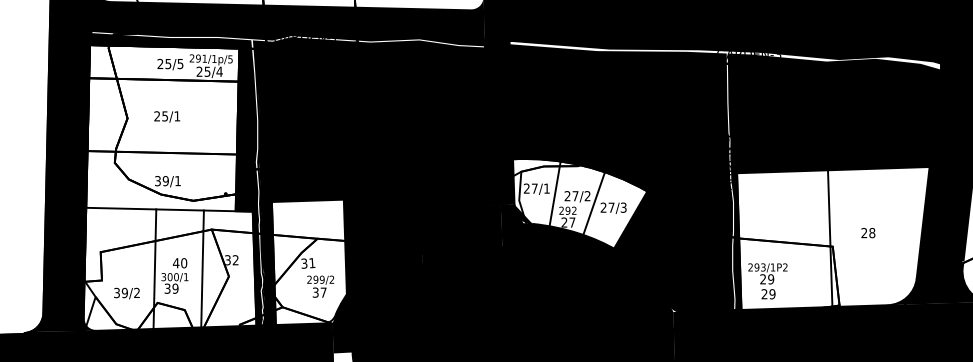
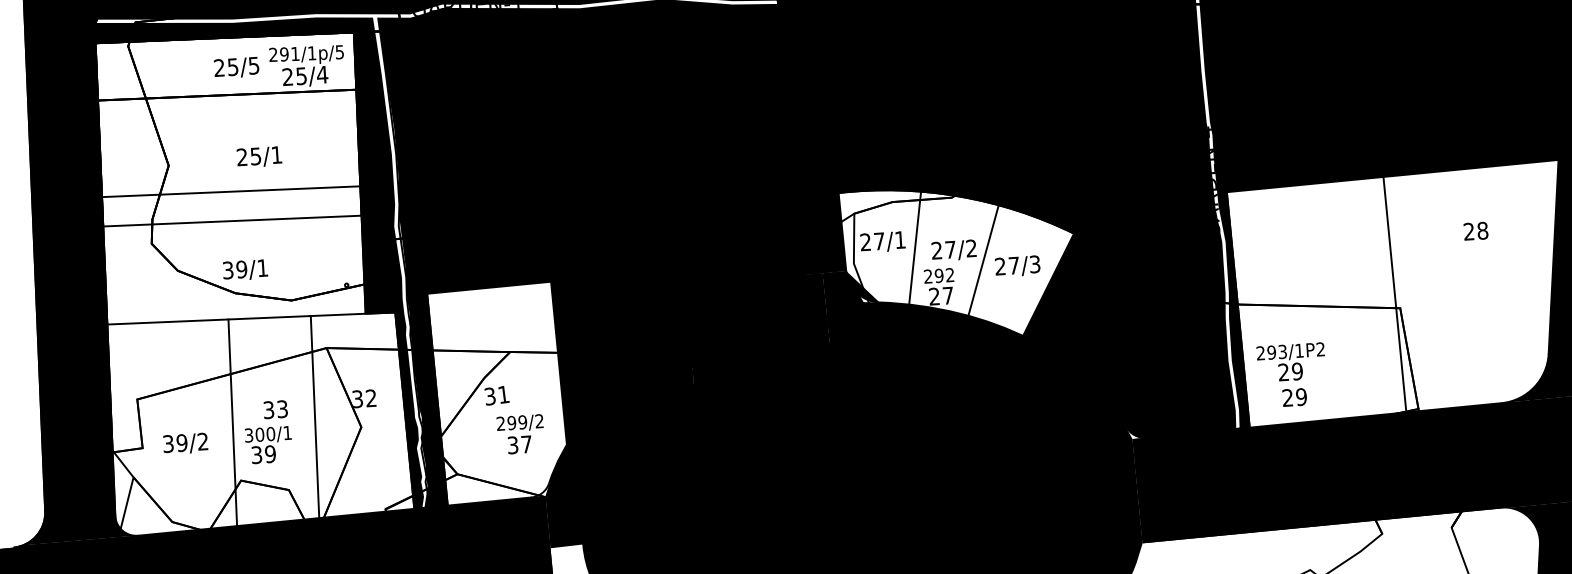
text: (167, 116) -> (259, 156), moved
line: (161, 152) -> (229, 191), moved
text: (868, 233) -> (1476, 231), moved
text: (180, 263) -> (276, 410), 40 -> 33
text: (126, 293) -> (184, 443), moved

